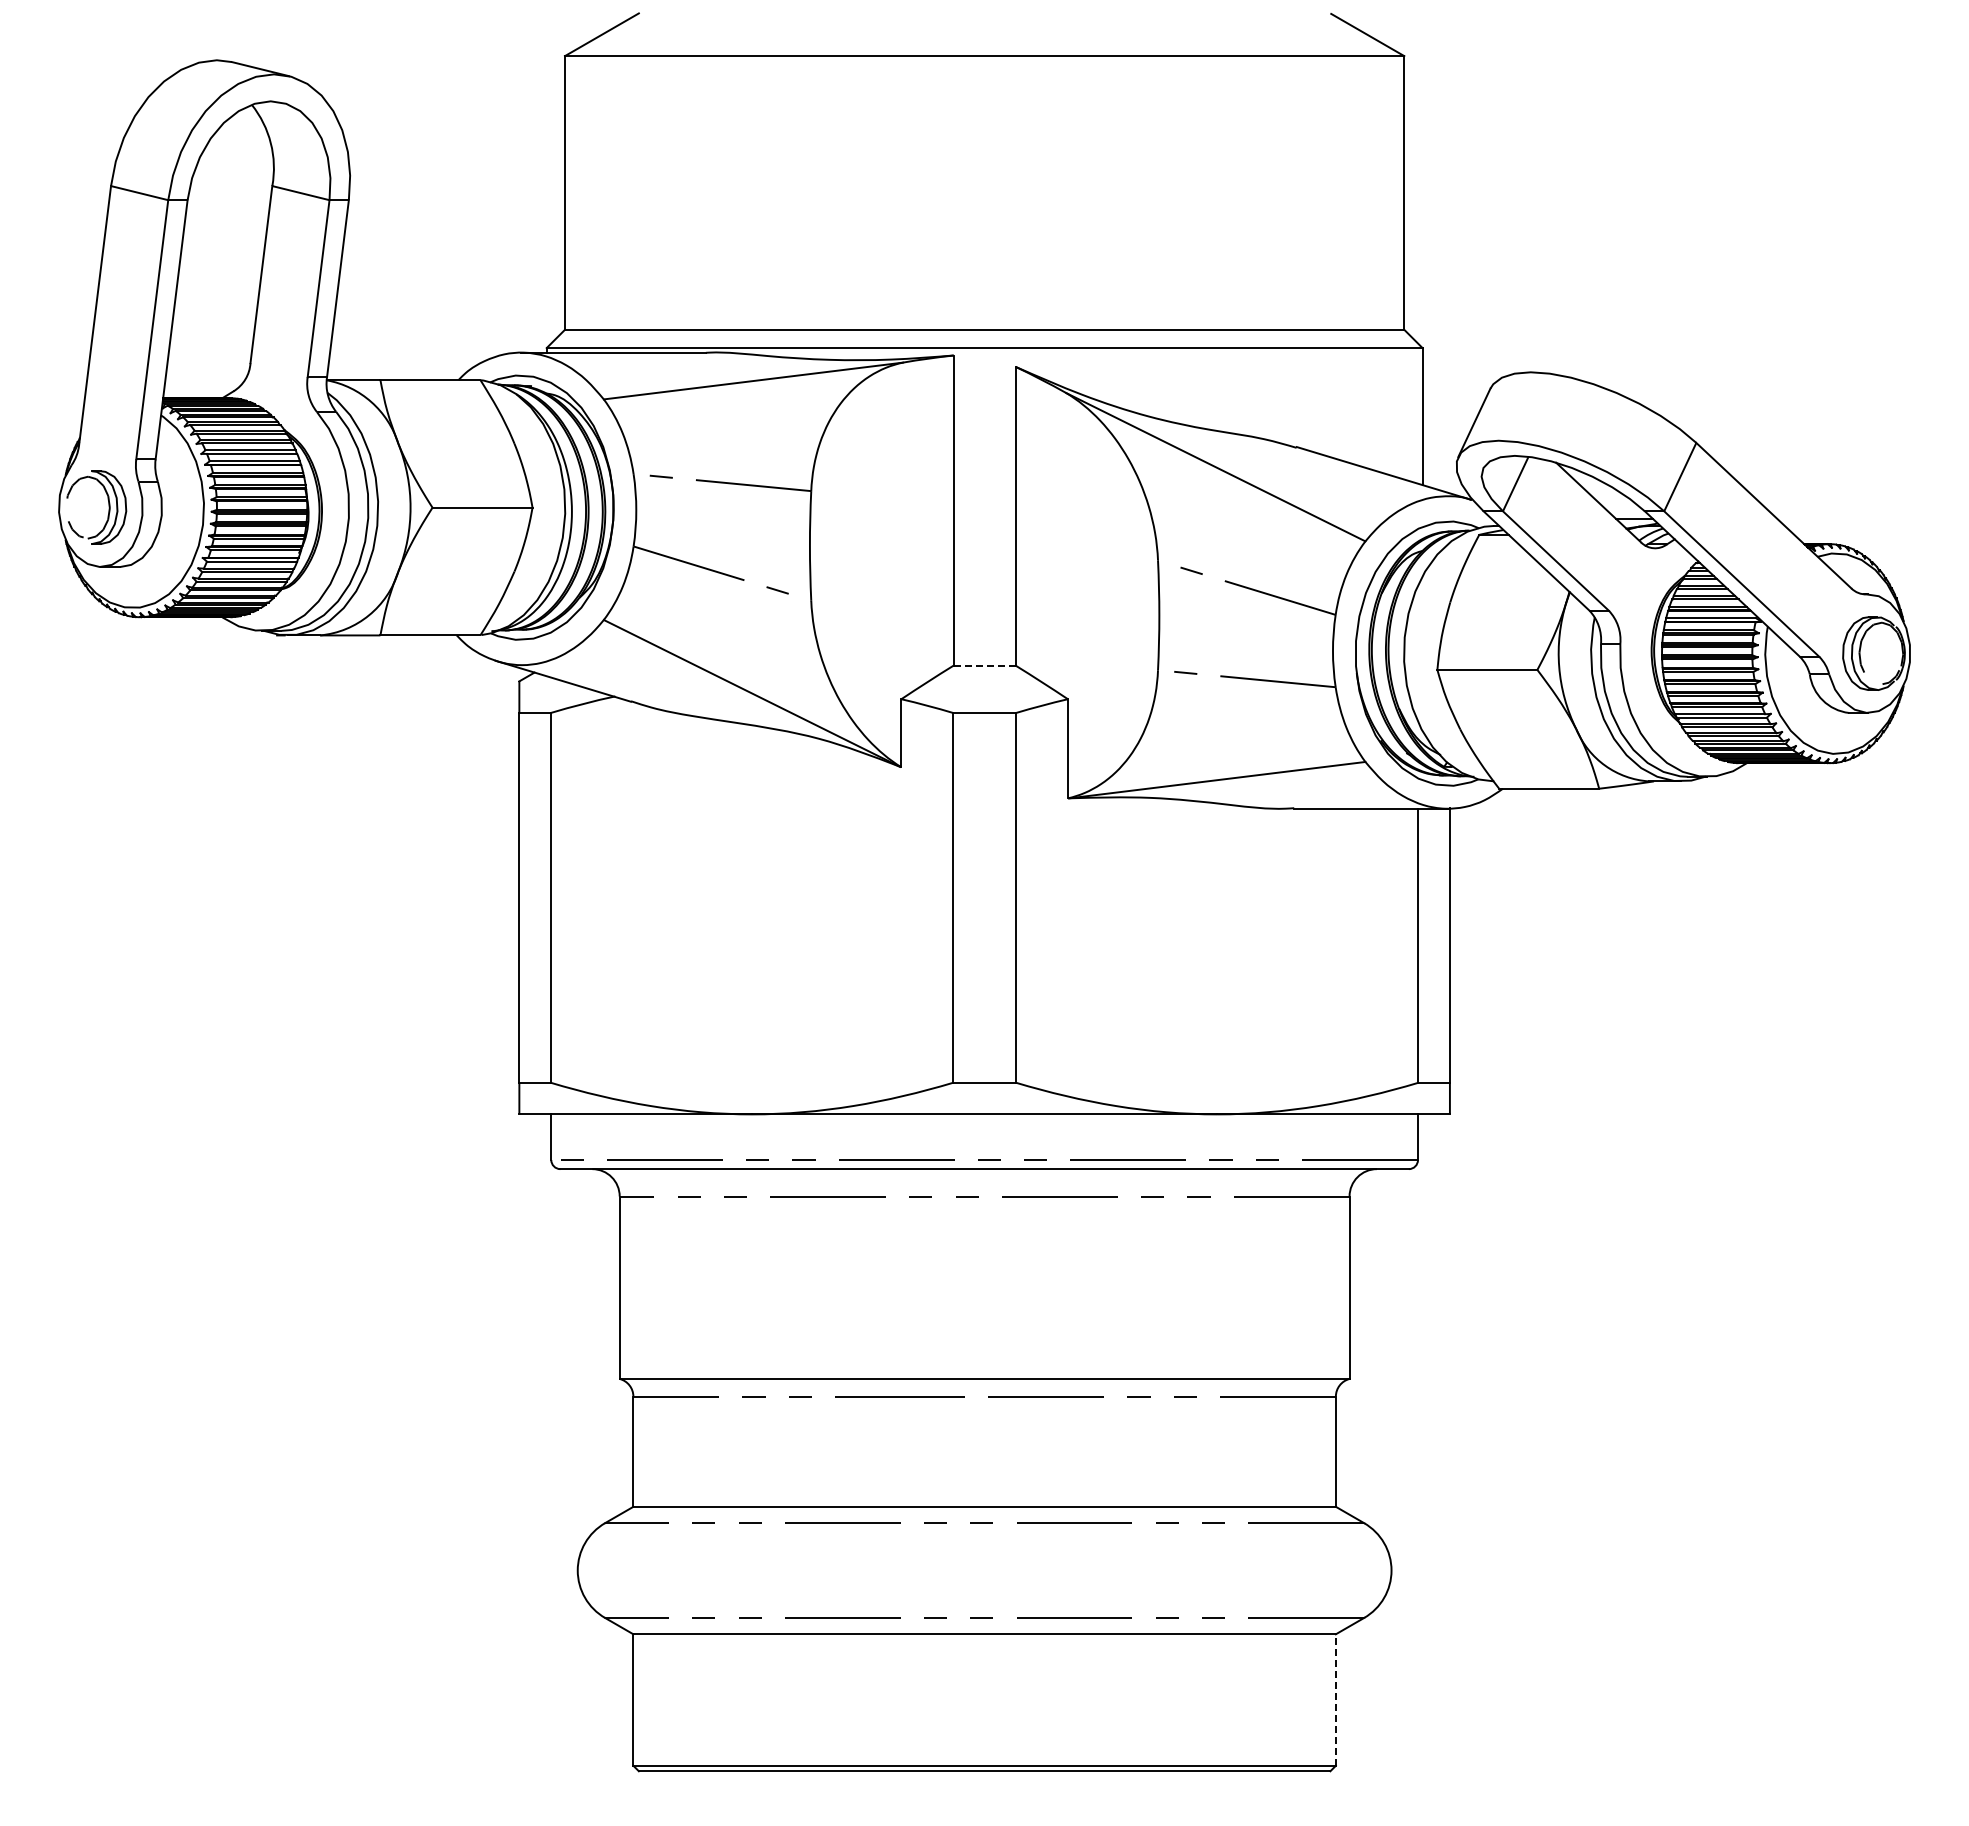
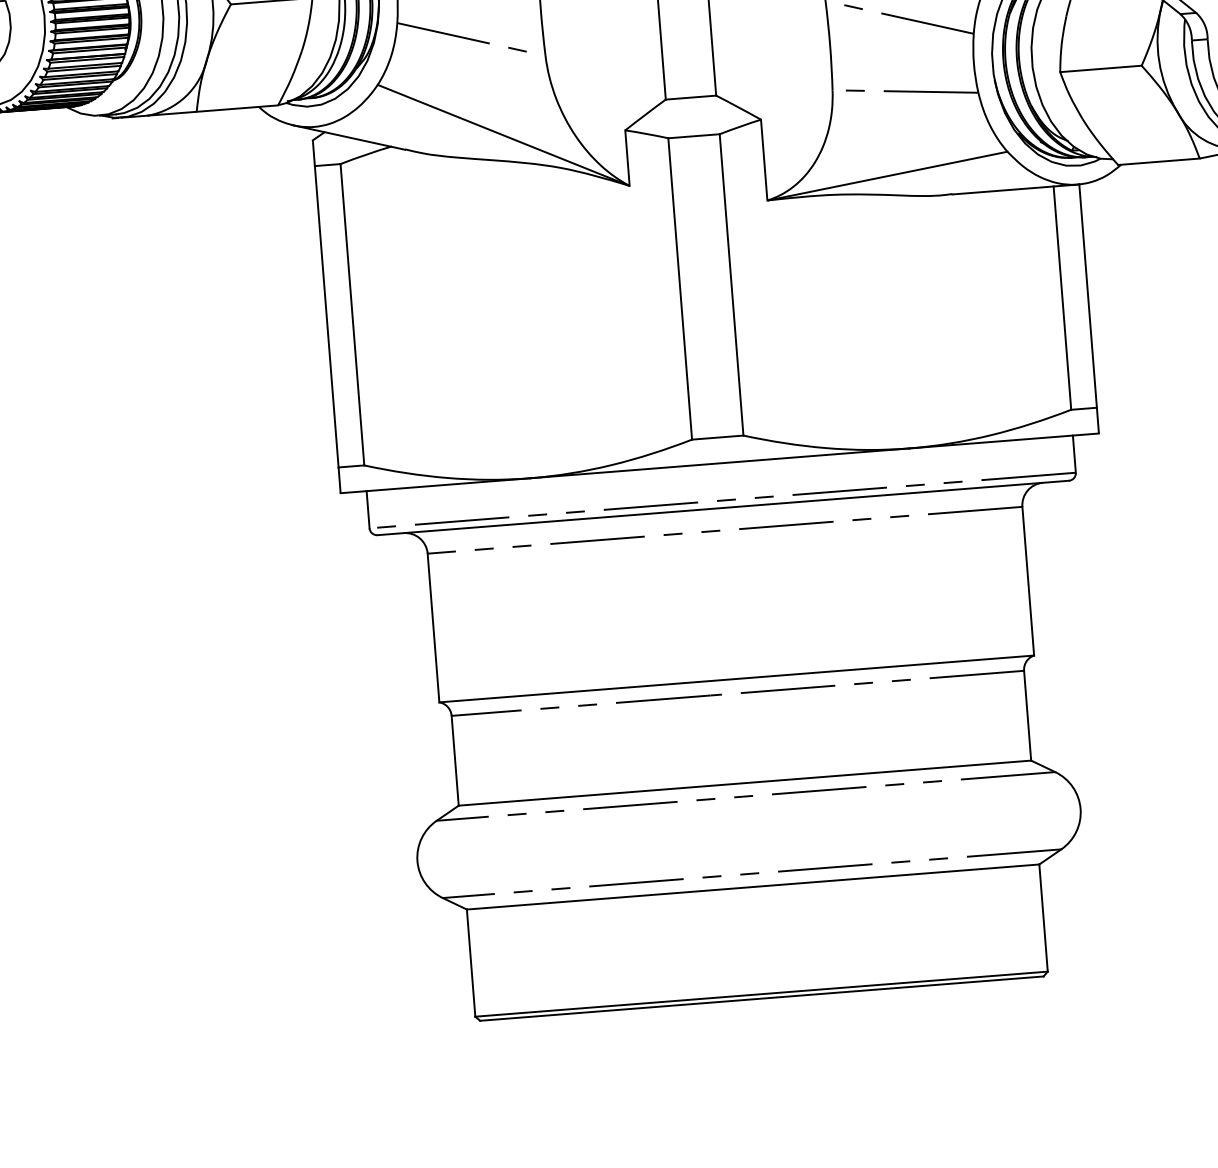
line: (984, 665) -> (690, 97), dashed -> solid
line: (1335, 1700) -> (1043, 918), dashed -> solid

